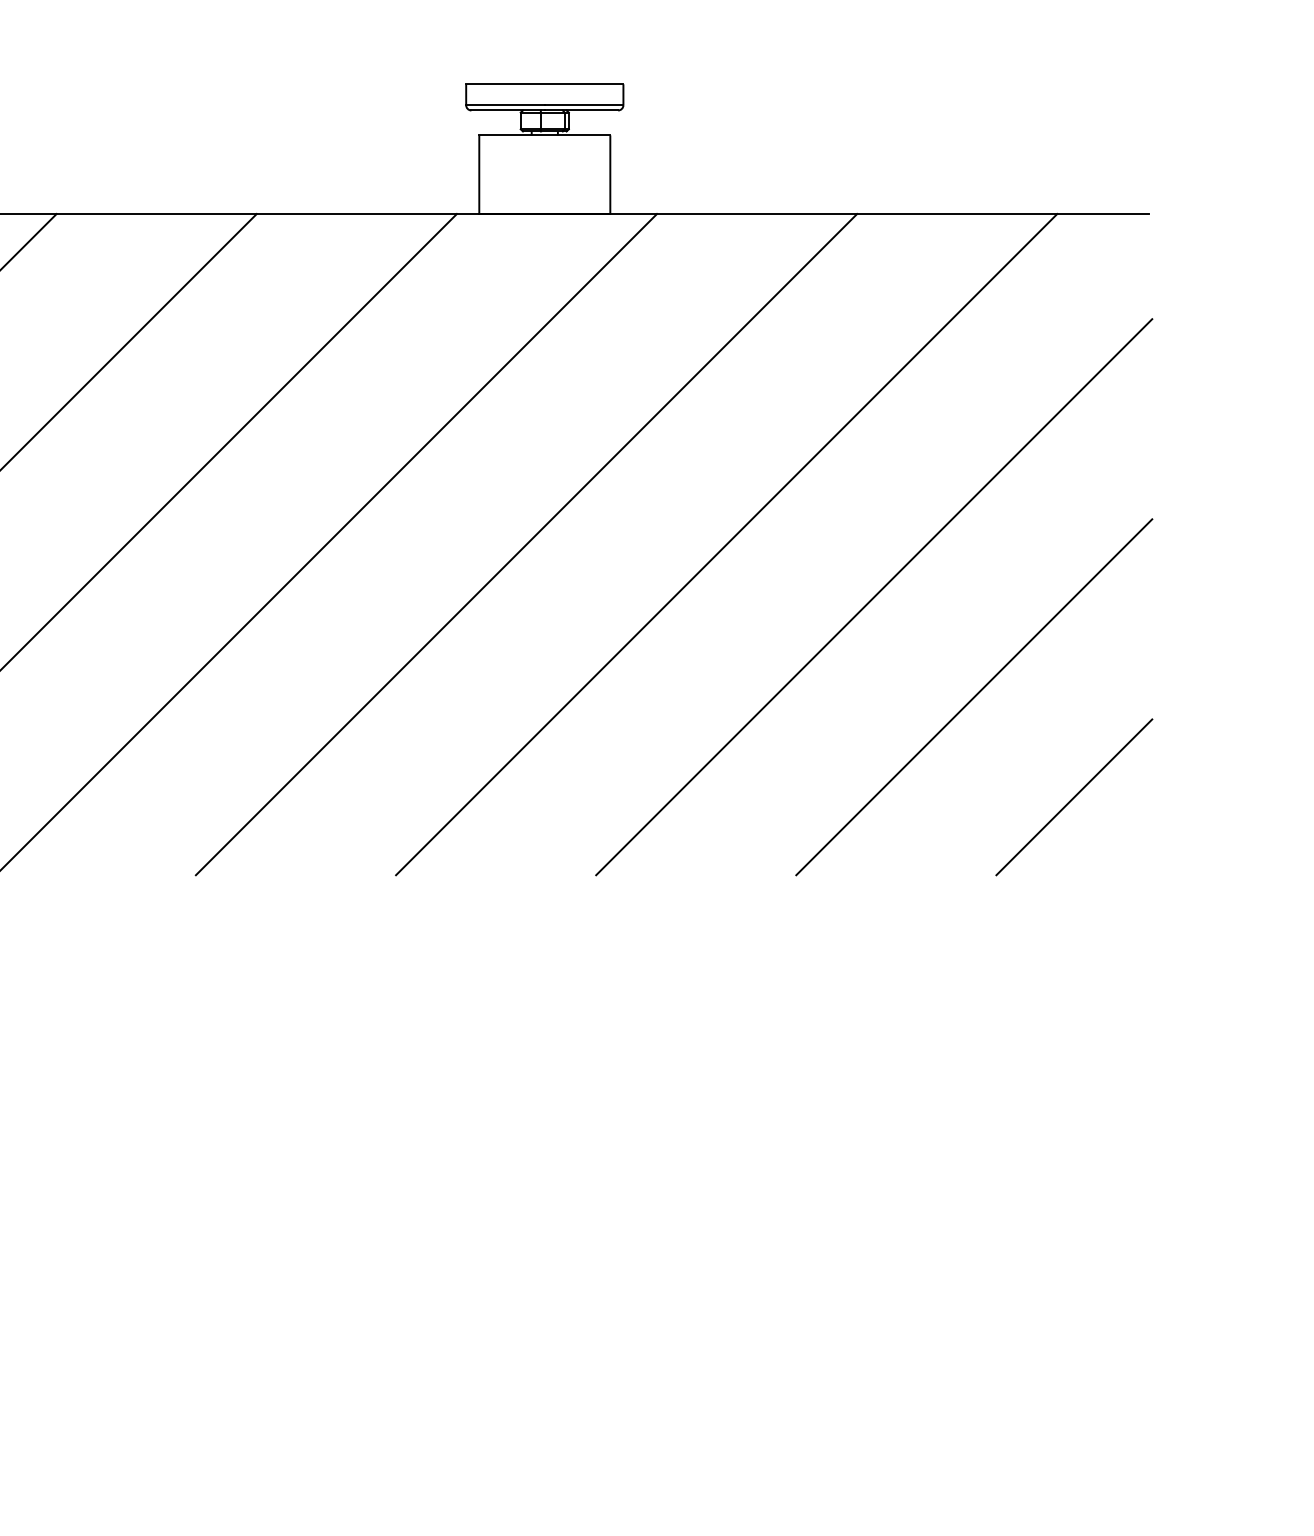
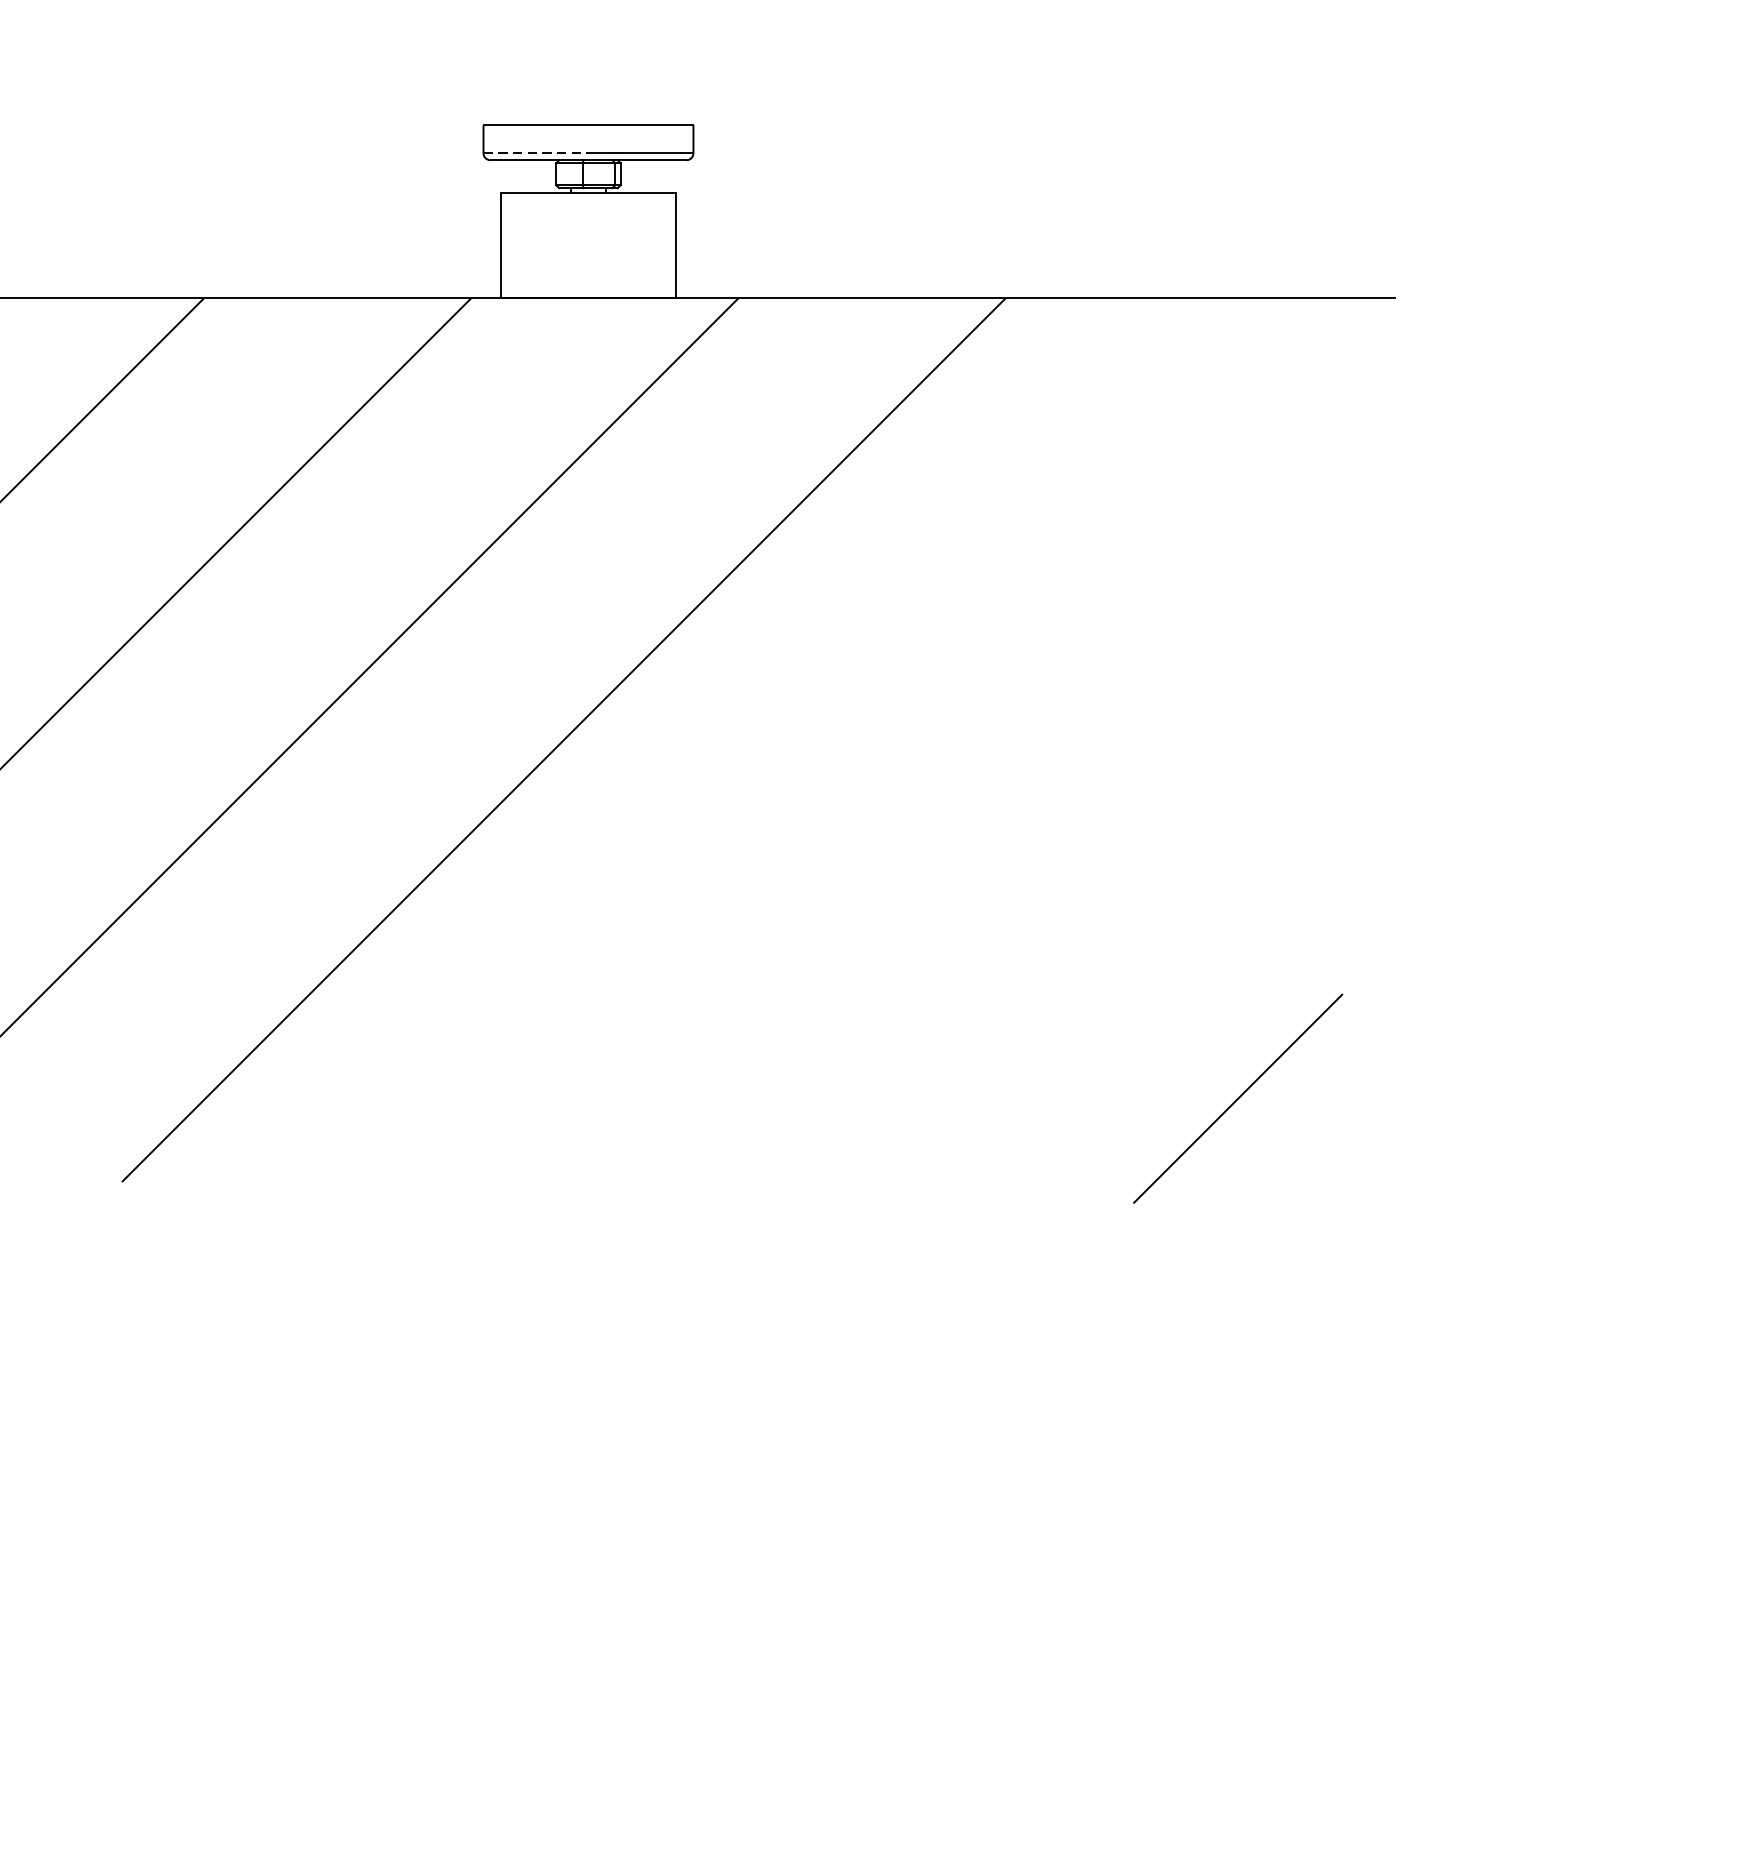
line: (505, 105) -> (535, 153), solid -> dashed
line: (726, 544) -> (831, 739), removed
line: (874, 597) -> (1028, 810), removed
line: (974, 697) -> (1162, 944), removed
line: (1074, 797) -> (1238, 1098), moved

